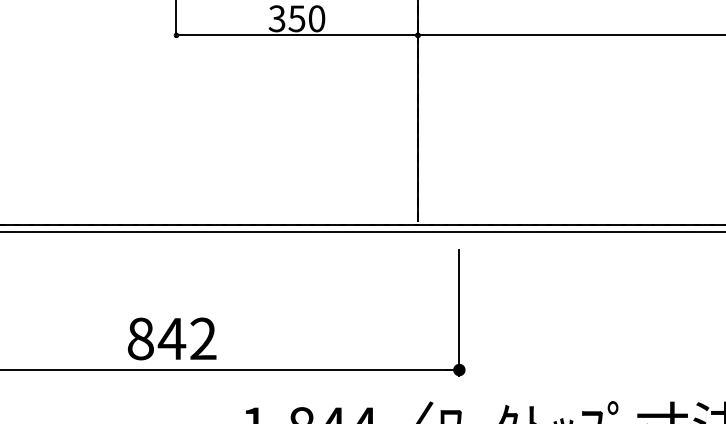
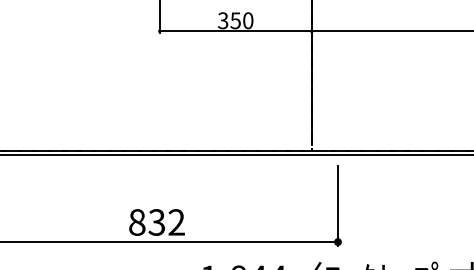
text: (171, 338) -> (156, 222), 842 -> 832

